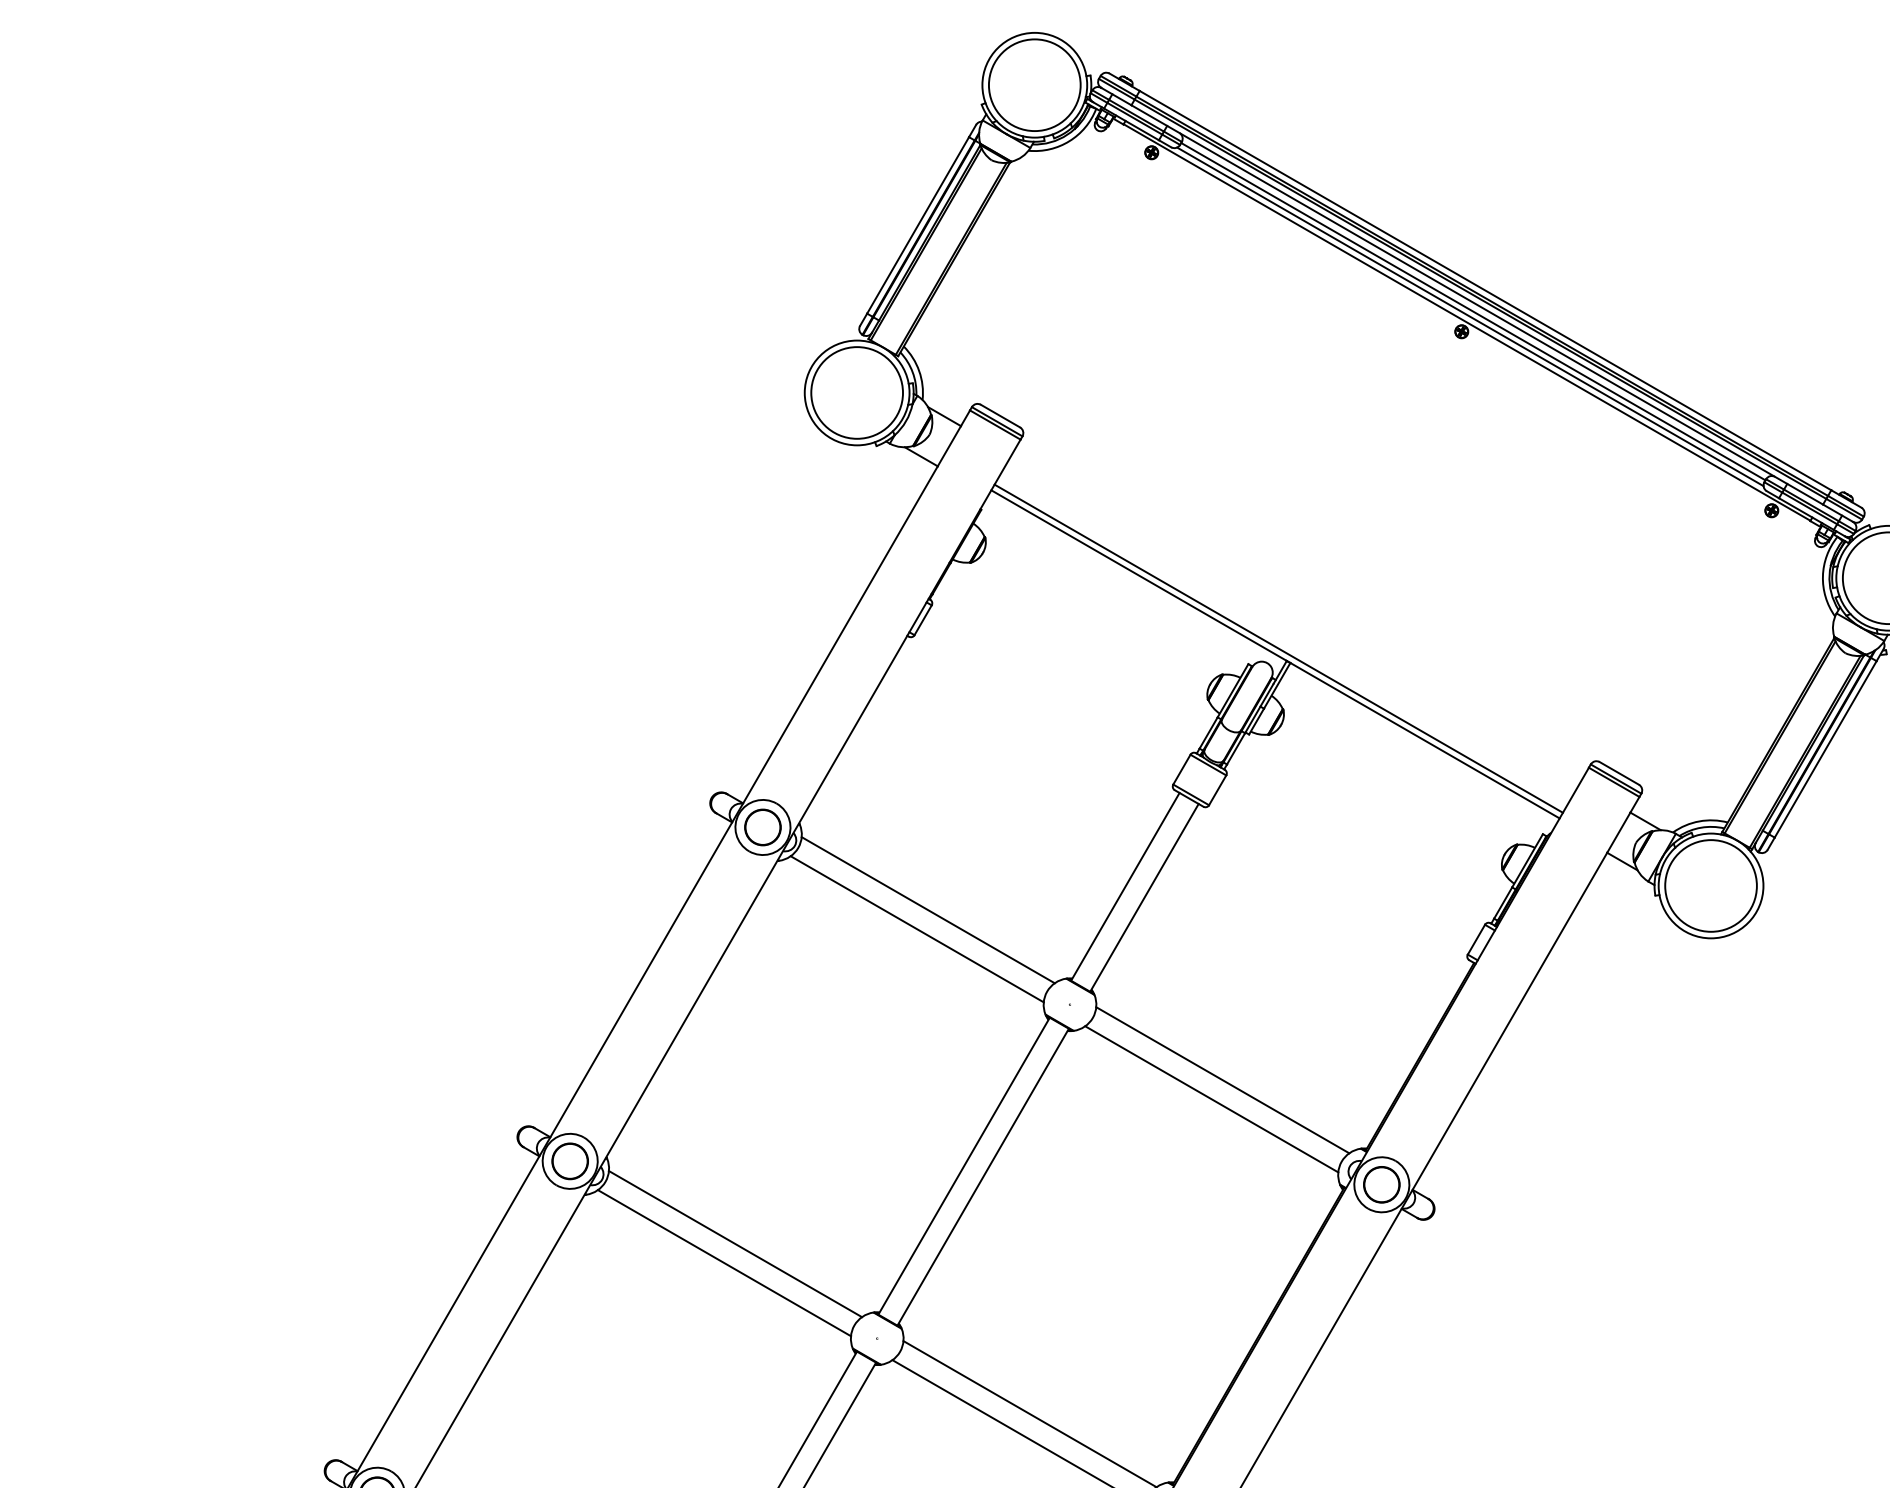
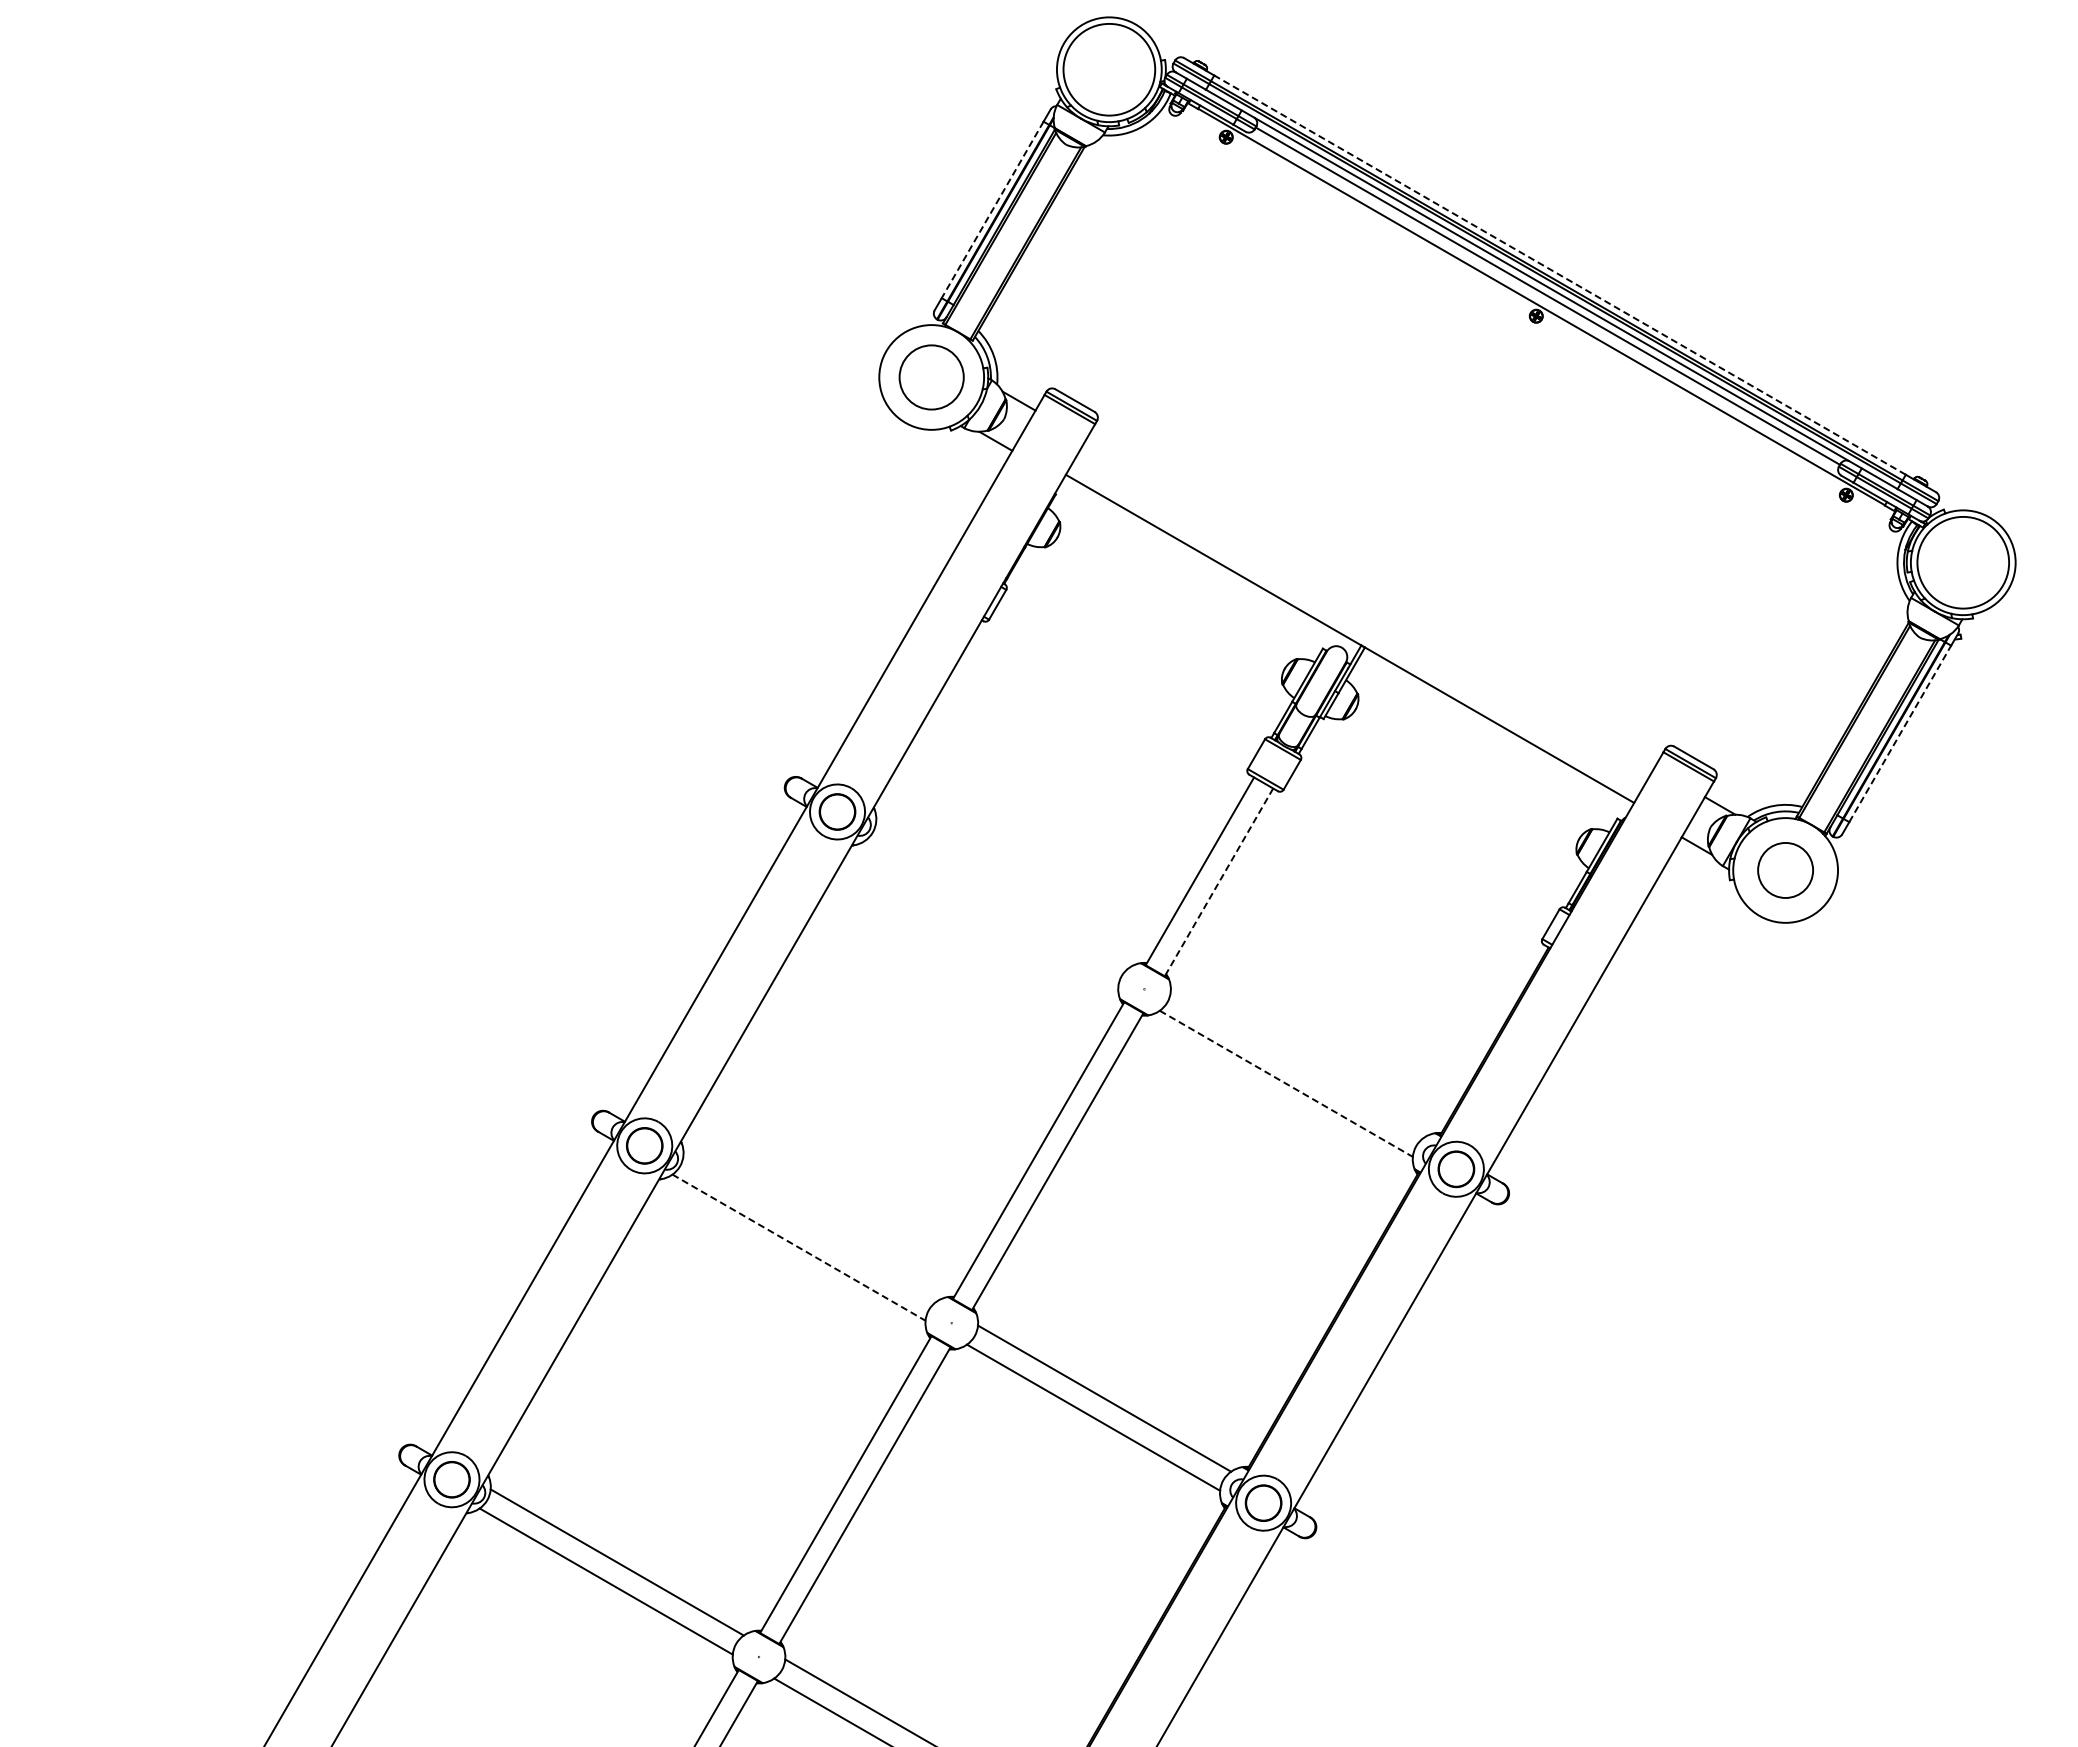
line: (917, 224) -> (992, 209), solid -> dashed
line: (1484, 289) -> (1559, 274), solid -> dashed
line: (1469, 316) -> (1544, 301), removed
circle: (856, 392) -> (931, 377), size x0.7
line: (1278, 648) -> (1353, 633), removed
line: (1825, 748) -> (1900, 733), solid -> dashed
circle: (1710, 885) -> (1785, 870), size x0.6
line: (1143, 897) -> (1218, 882), solid -> dashed
line: (927, 909) -> (1002, 894), removed
line: (916, 928) -> (991, 913), removed
line: (1221, 1079) -> (1296, 1064), removed
line: (1211, 1099) -> (1286, 1084), solid -> dashed
line: (734, 1243) -> (809, 1228), removed
line: (724, 1262) -> (799, 1247), solid -> dashed

